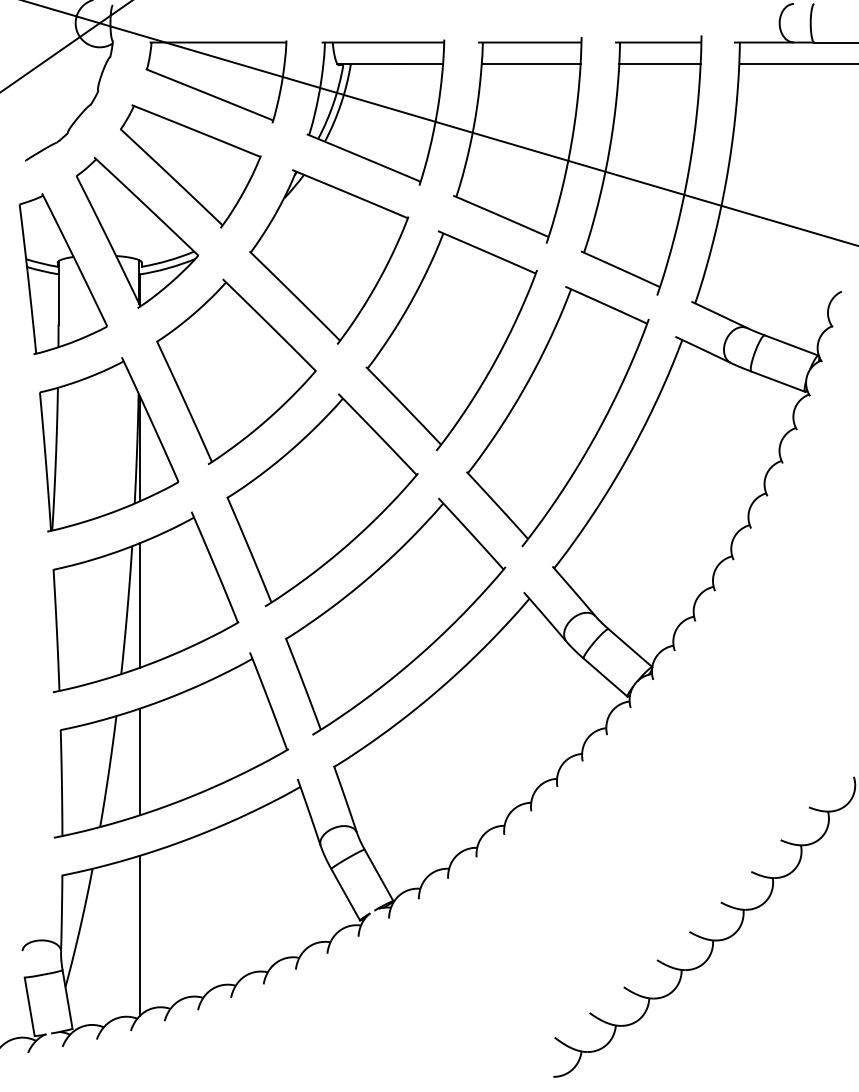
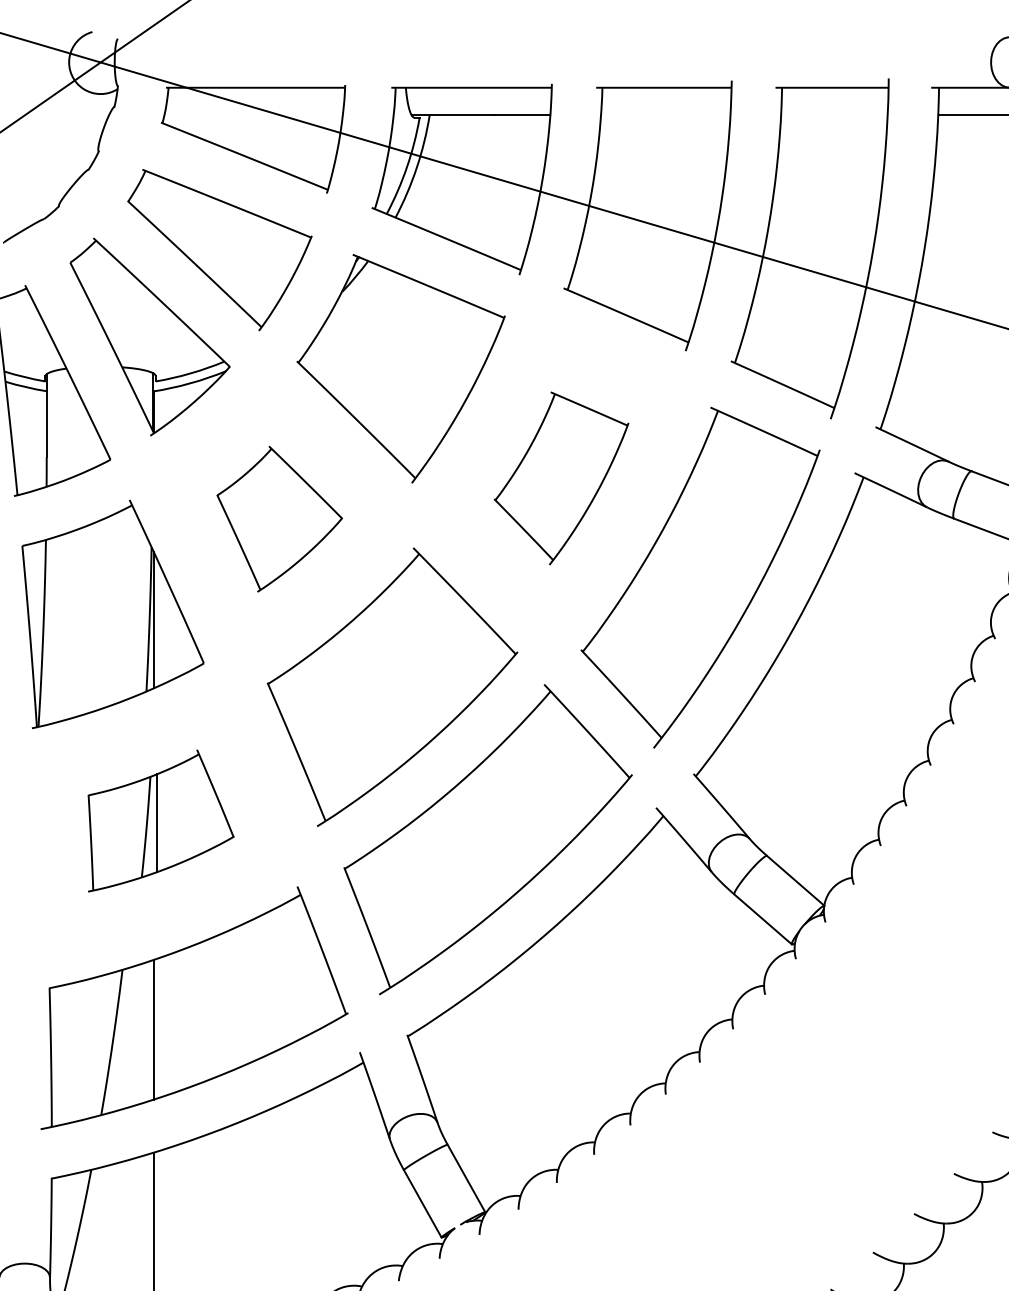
line: (530, 63) -> (664, 115), removed
line: (659, 63) -> (833, 115), removed
part: (451, 340) -> (561, 477), size x0.6
part: (236, 371) -> (279, 518), size x0.6
part: (145, 602) -> (160, 821), size x0.6

